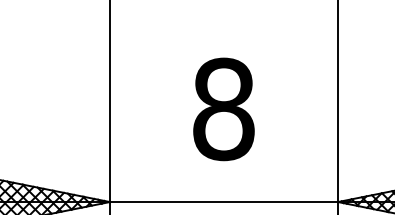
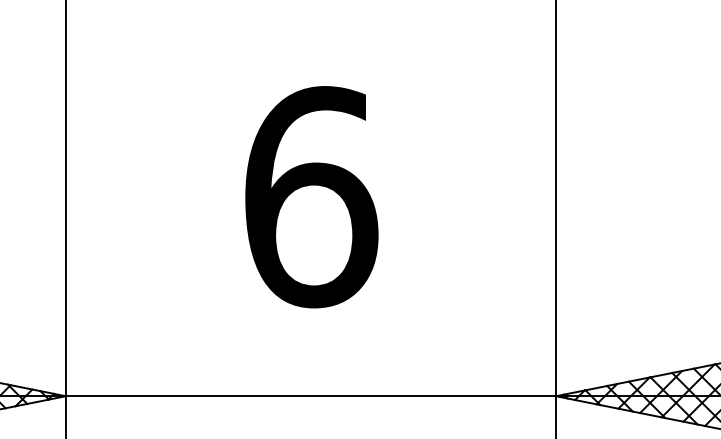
text: (224, 109) -> (312, 197), 8 -> 6

